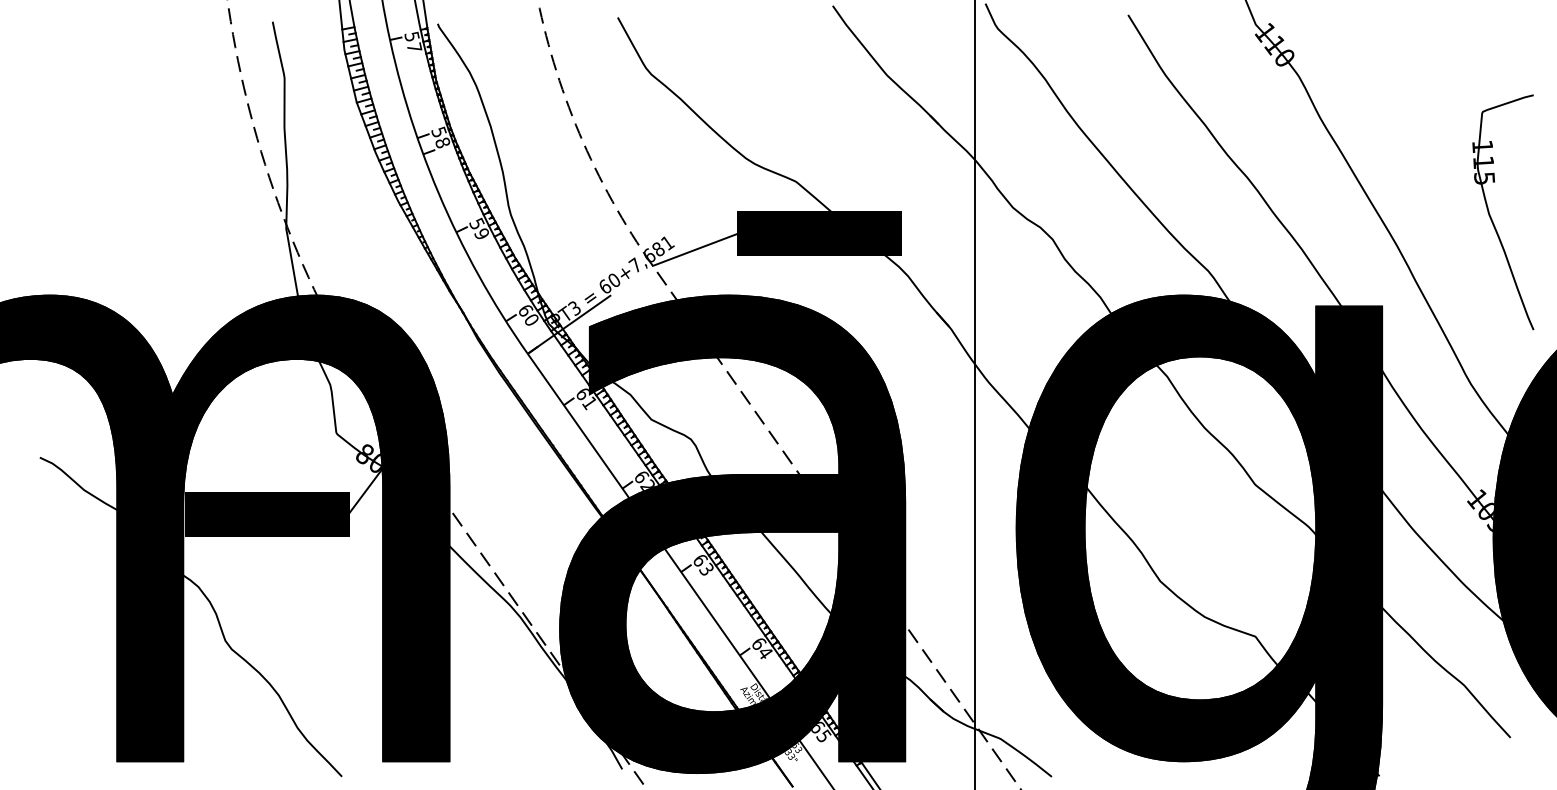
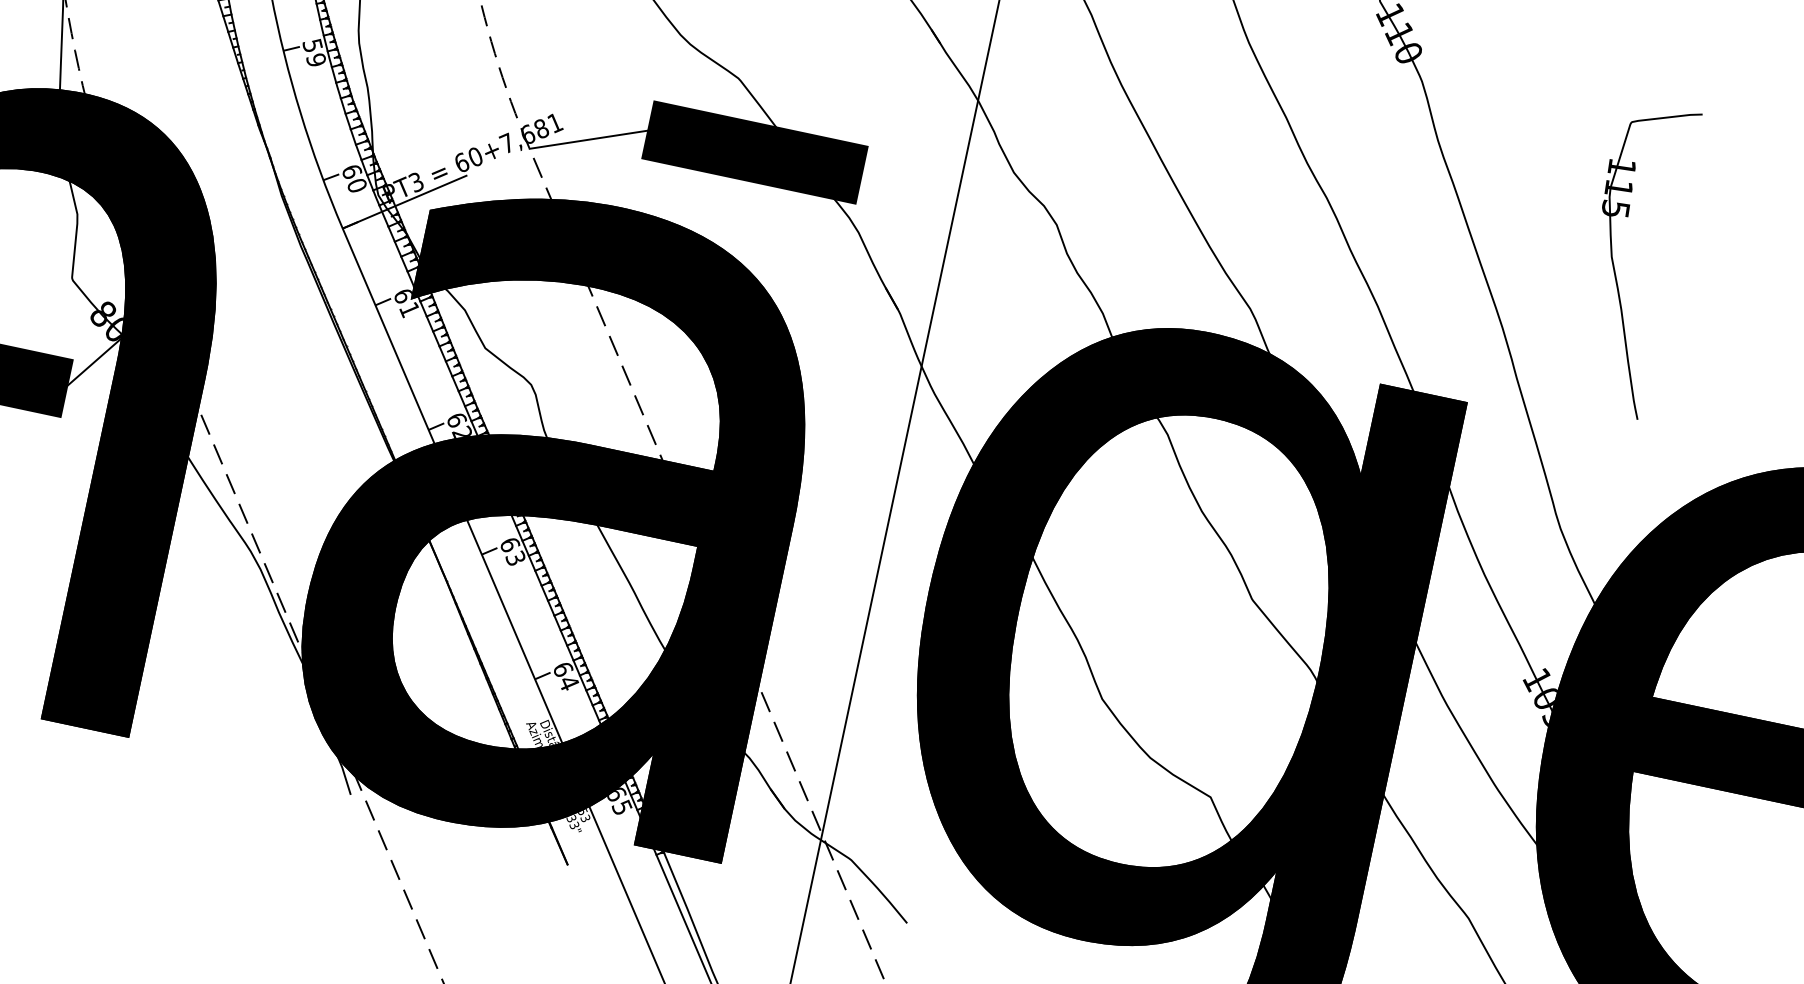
part: (1491, 216) -> (1614, 260), moved

